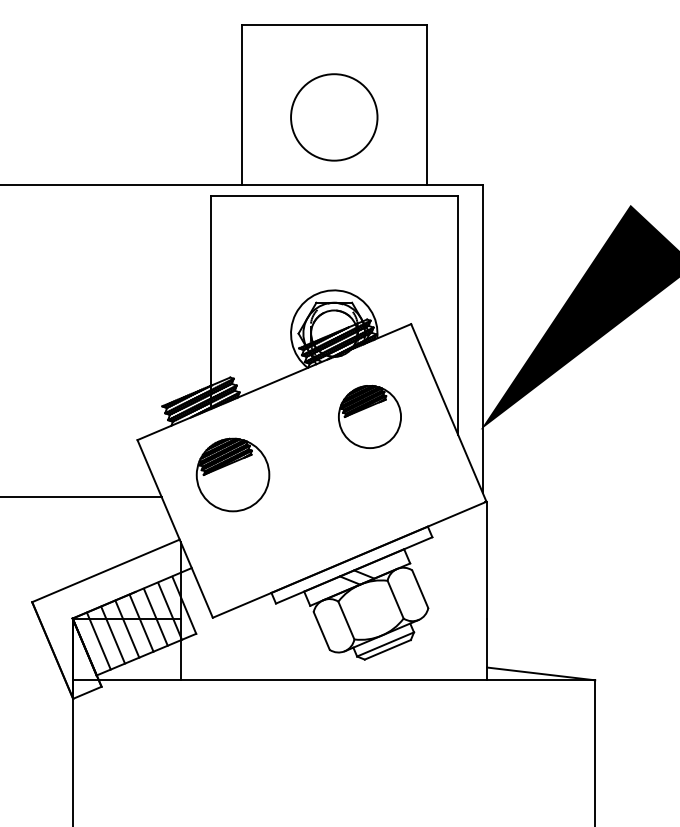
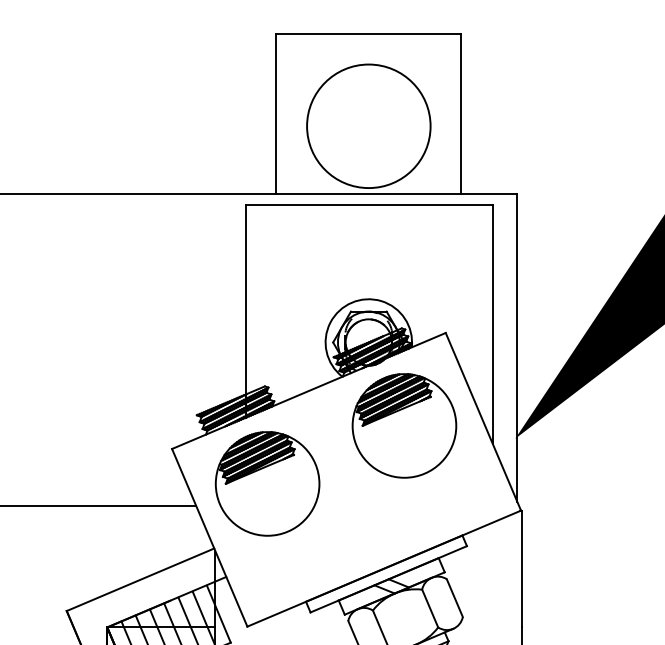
circle: (334, 117) -> (369, 126), size x1.43
part: (369, 416) -> (404, 425), size x1.67
part: (232, 474) -> (267, 483), size x1.43

